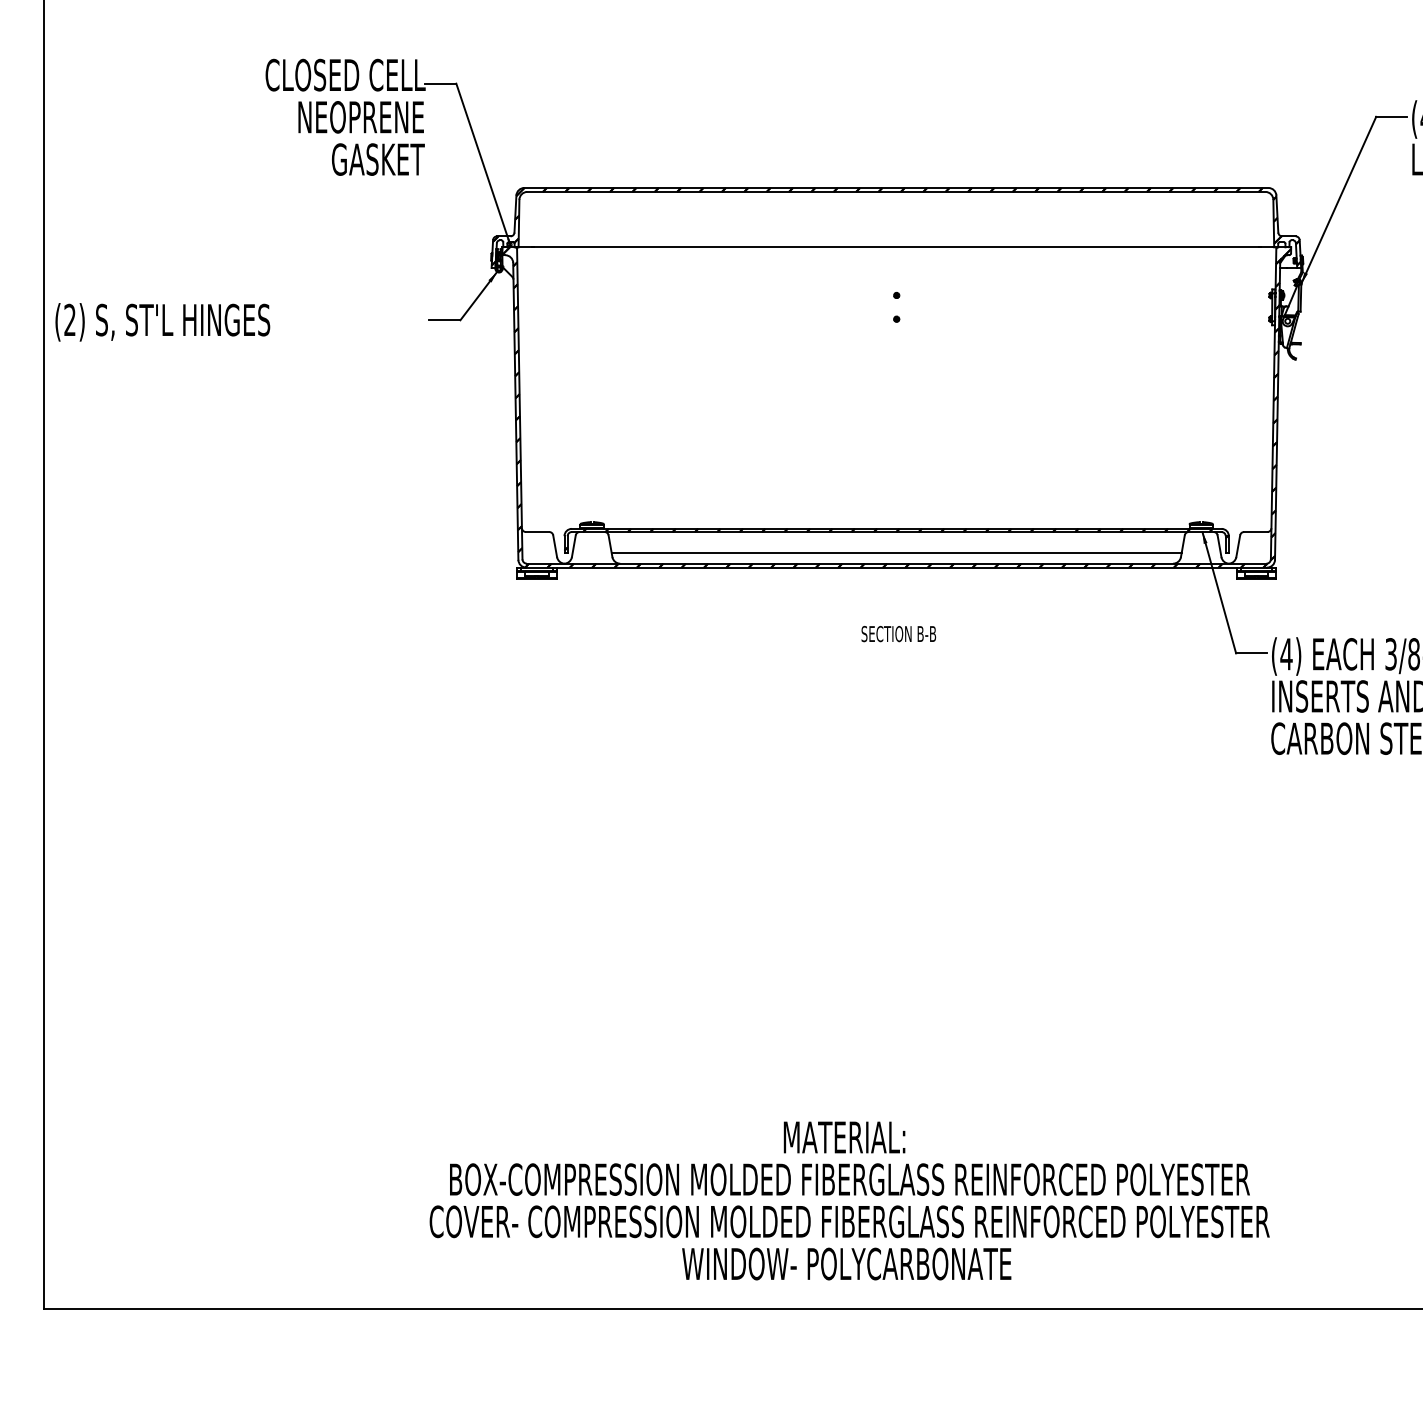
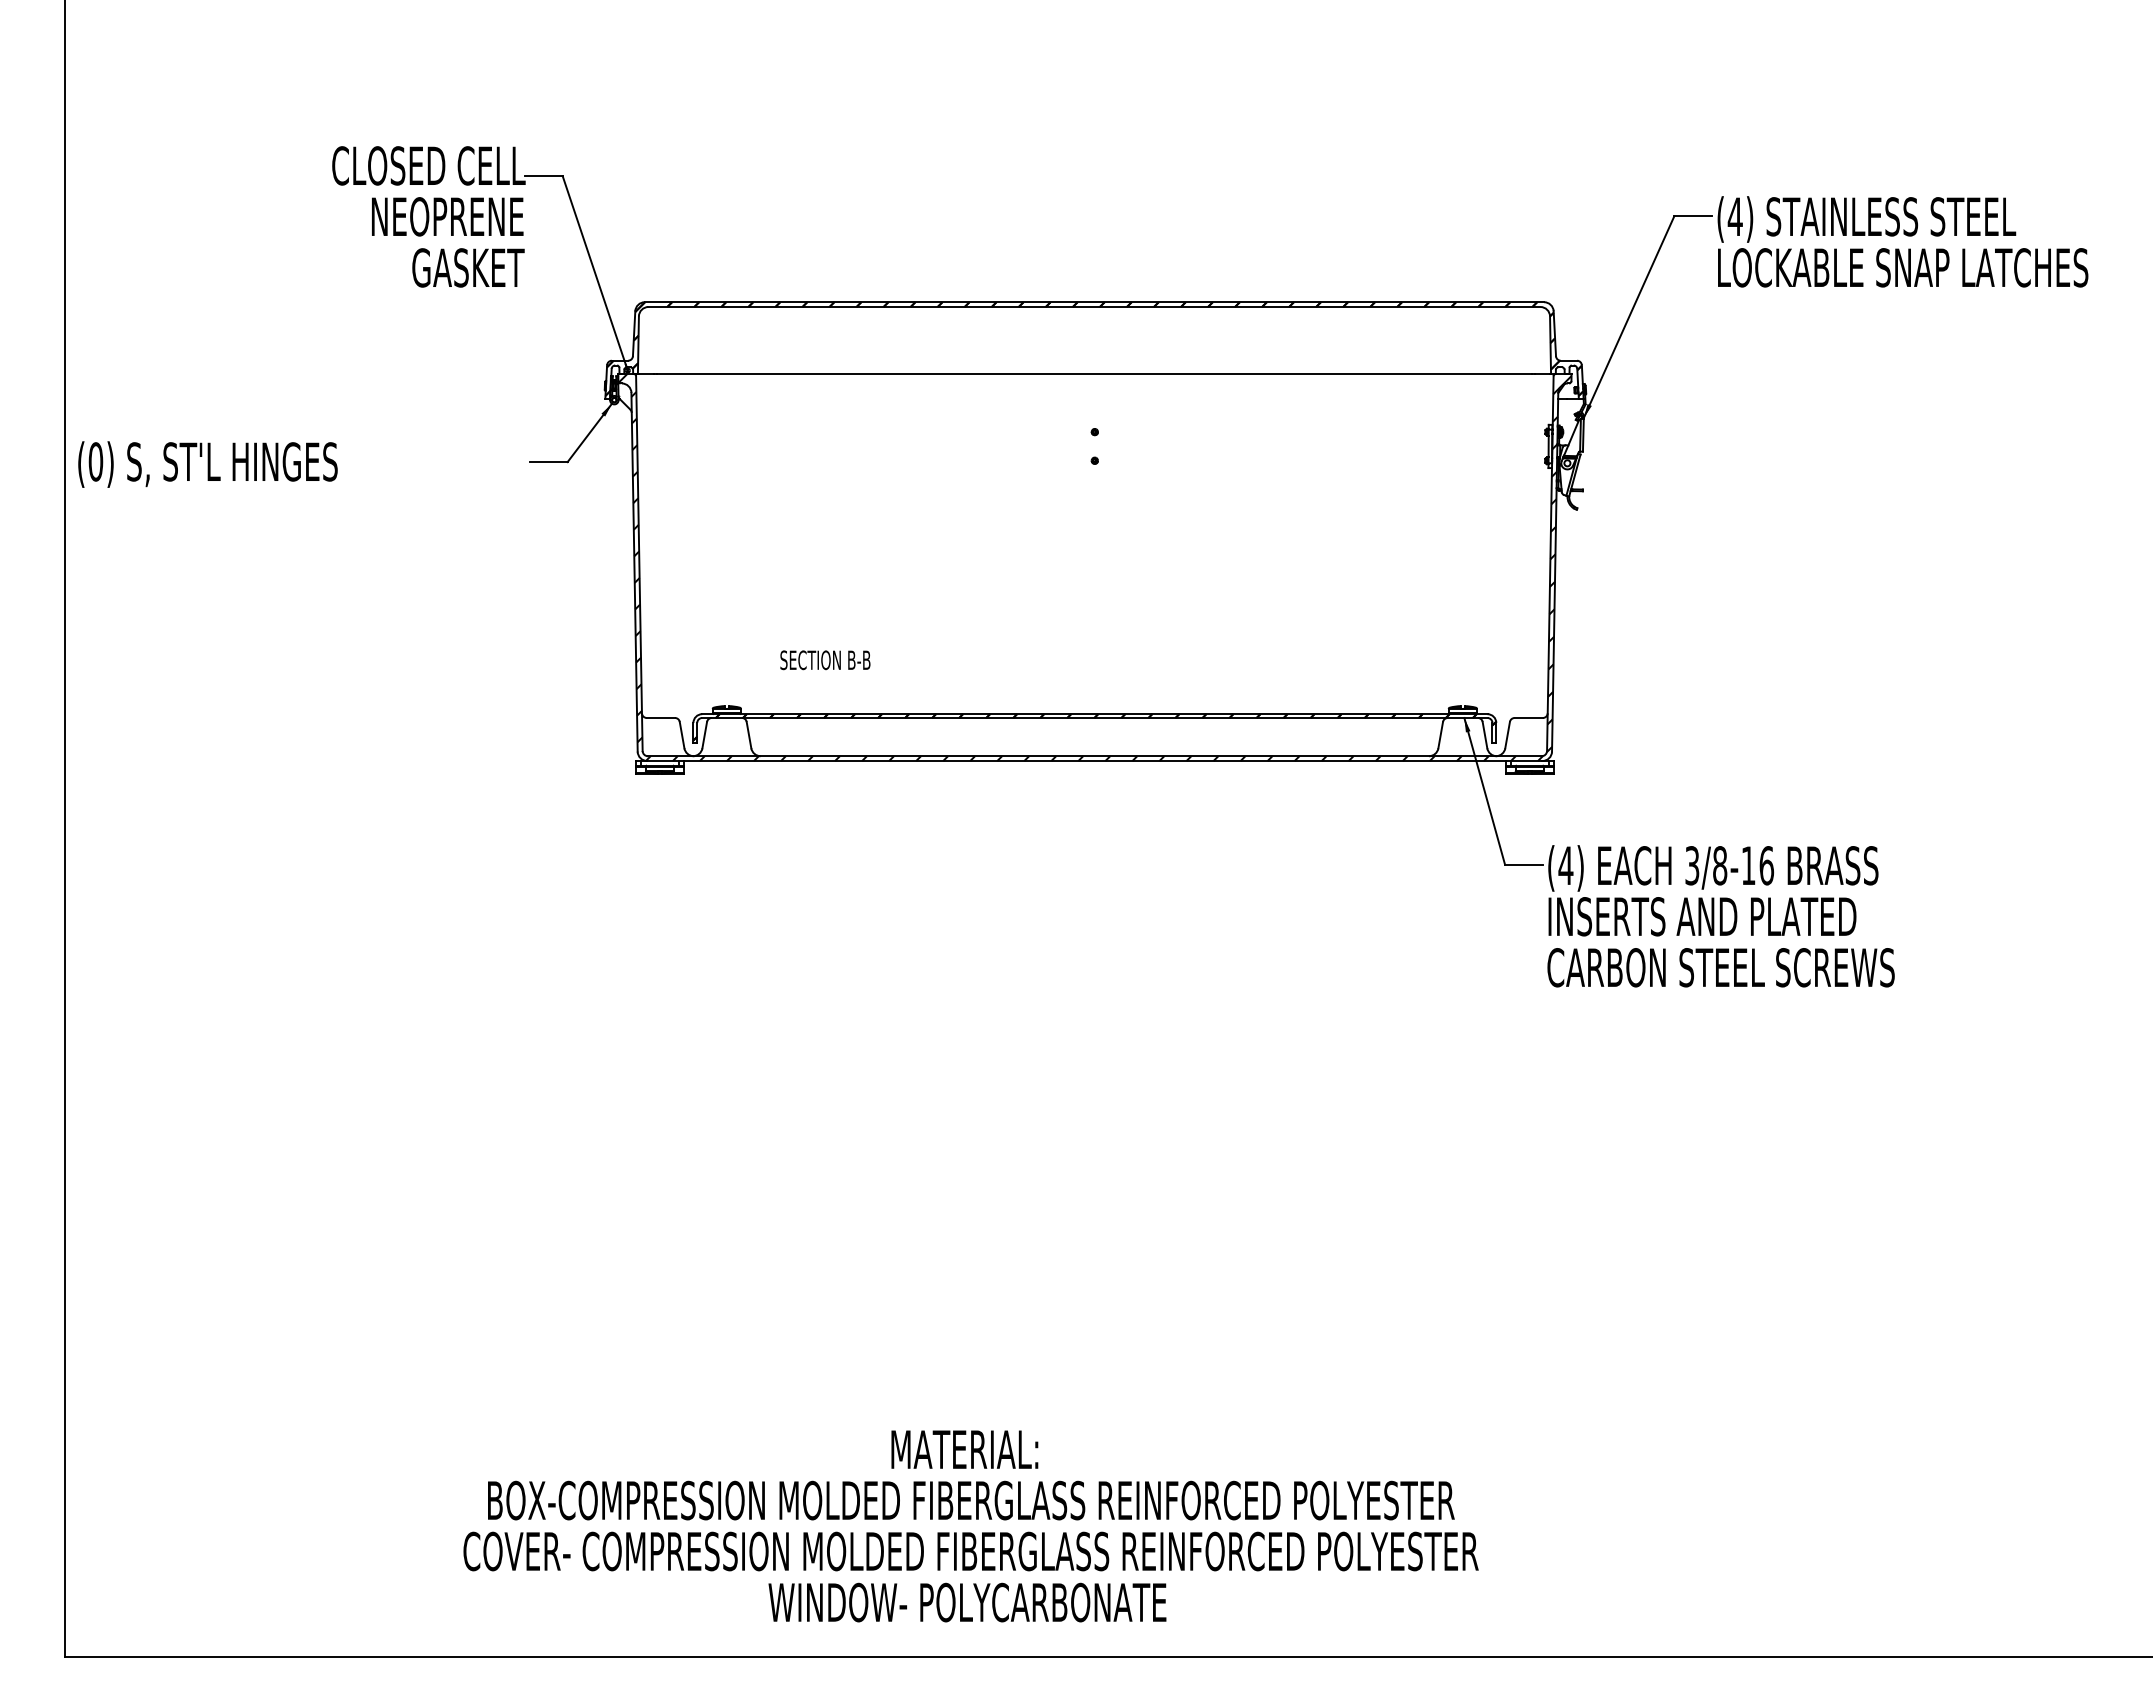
text: (69, 319) -> (95, 461), (2) -> (0)
hatch: (896, 407) -> (1094, 567), removed
line: (896, 552) -> (1094, 742), removed
text: (898, 634) -> (825, 660), moved
text: (849, 1201) -> (970, 1526), moved

